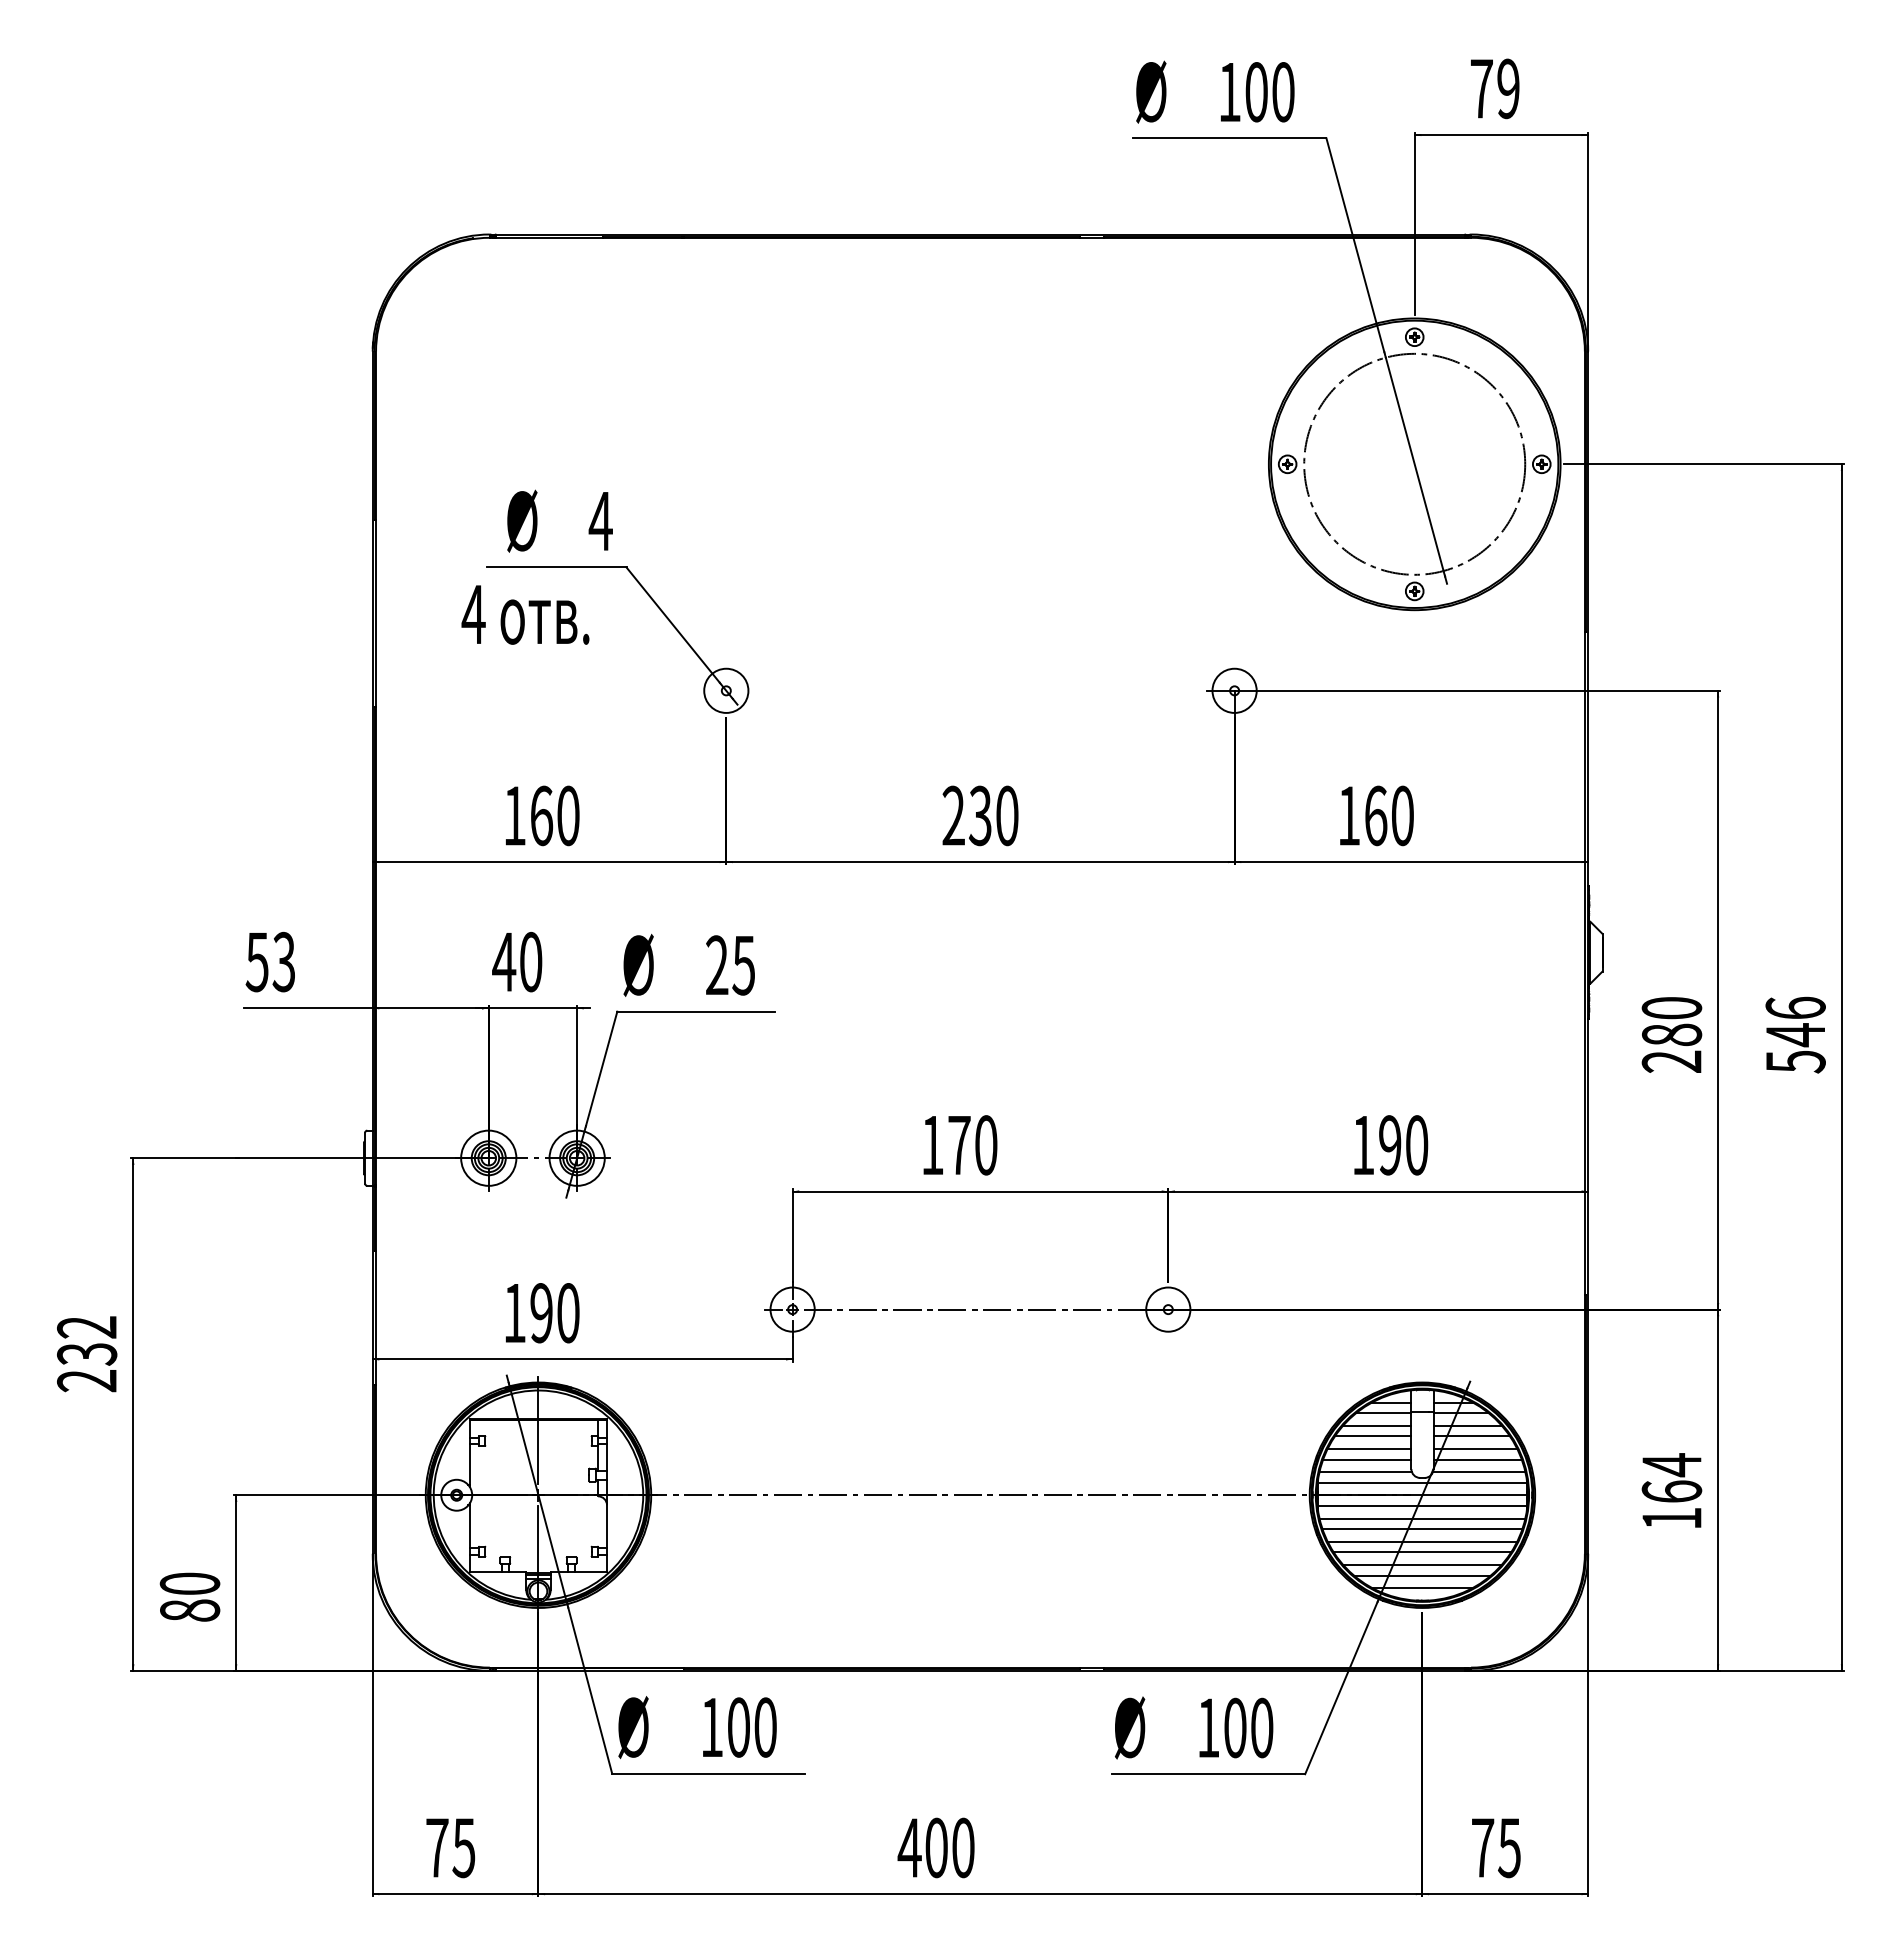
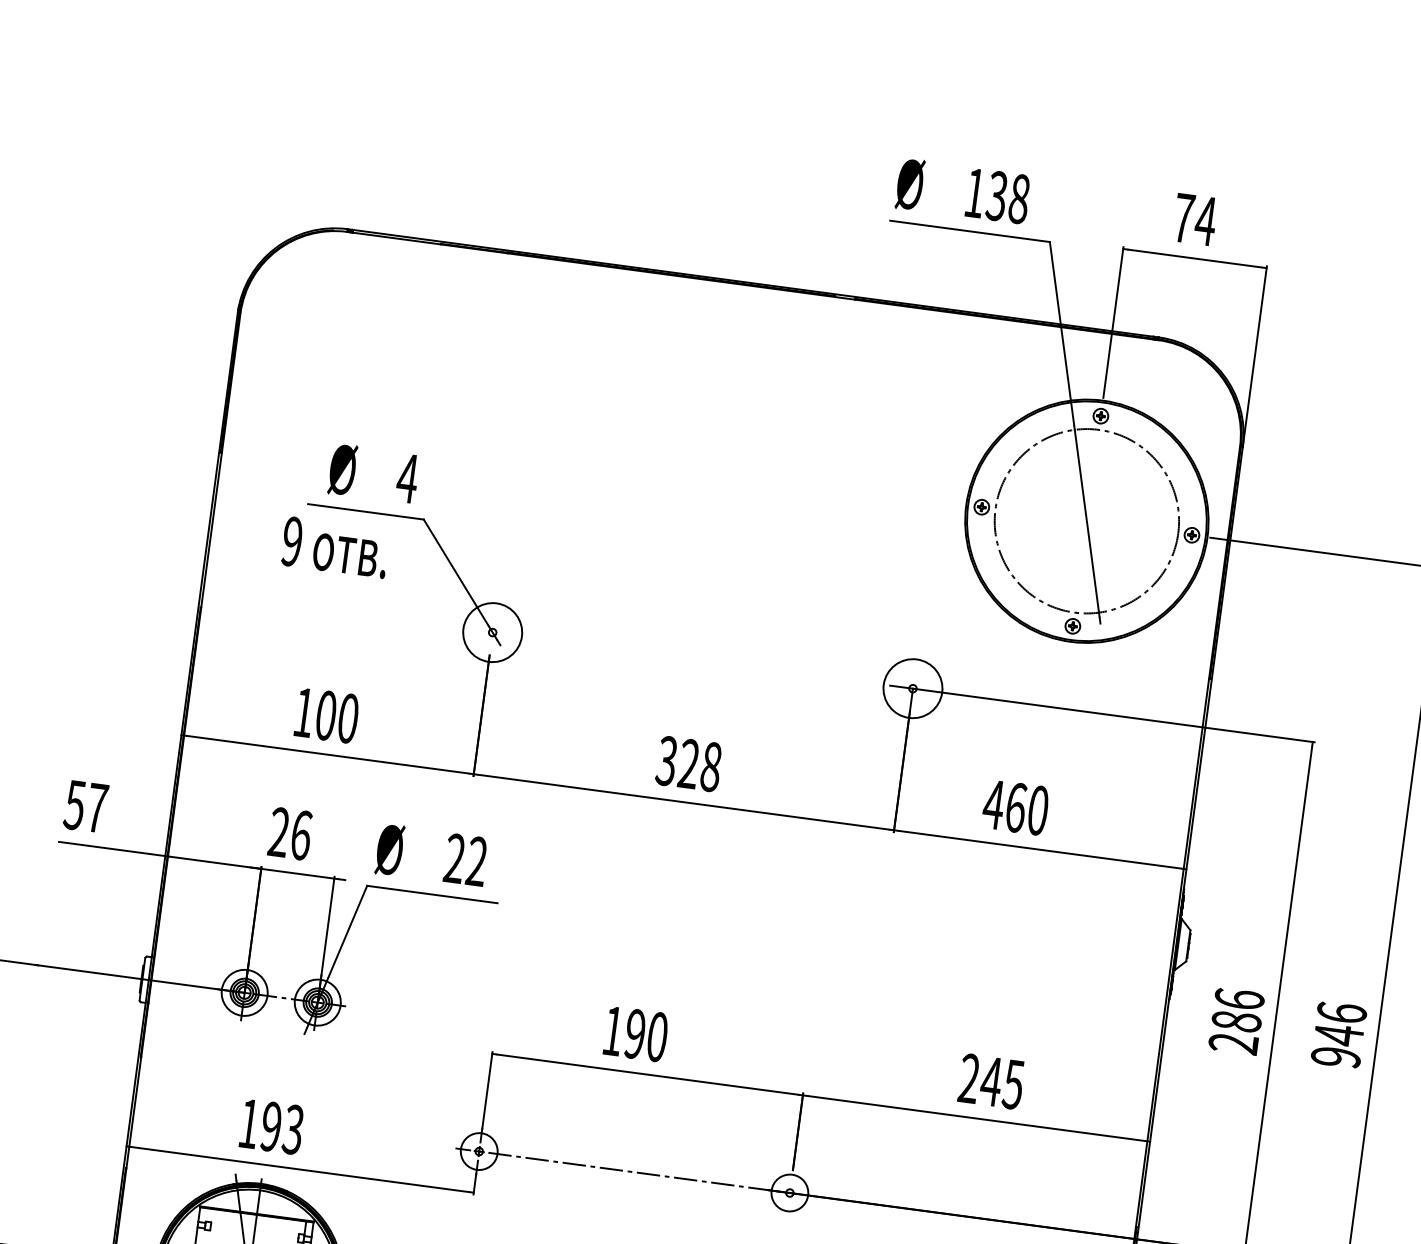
text: (1508, 88) -> (1205, 220), 79 -> 74
text: (1269, 92) -> (1007, 197), 100 -> 138
text: (473, 614) -> (292, 541), 4 -> 9
circle: (726, 690) -> (492, 632), size x1.6
circle: (1234, 690) -> (912, 688), size x1.6
text: (541, 815) -> (326, 715), 160 -> 100
text: (980, 815) -> (689, 763), 230 -> 328
text: (1349, 815) -> (994, 804), 160 -> 460
text: (283, 961) -> (96, 807), 53 -> 57
text: (517, 961) -> (290, 833), 40 -> 26
text: (743, 965) -> (476, 861), 25 -> 22
text: (1671, 1007) -> (1239, 998), 280 -> 286
text: (1795, 1062) -> (1335, 1057), 546 -> 946
text: (959, 1145) -> (635, 1034), 170 -> 190
text: (1390, 1145) -> (991, 1081), 190 -> 245
text: (567, 1313) -> (292, 1129), 190 -> 193

